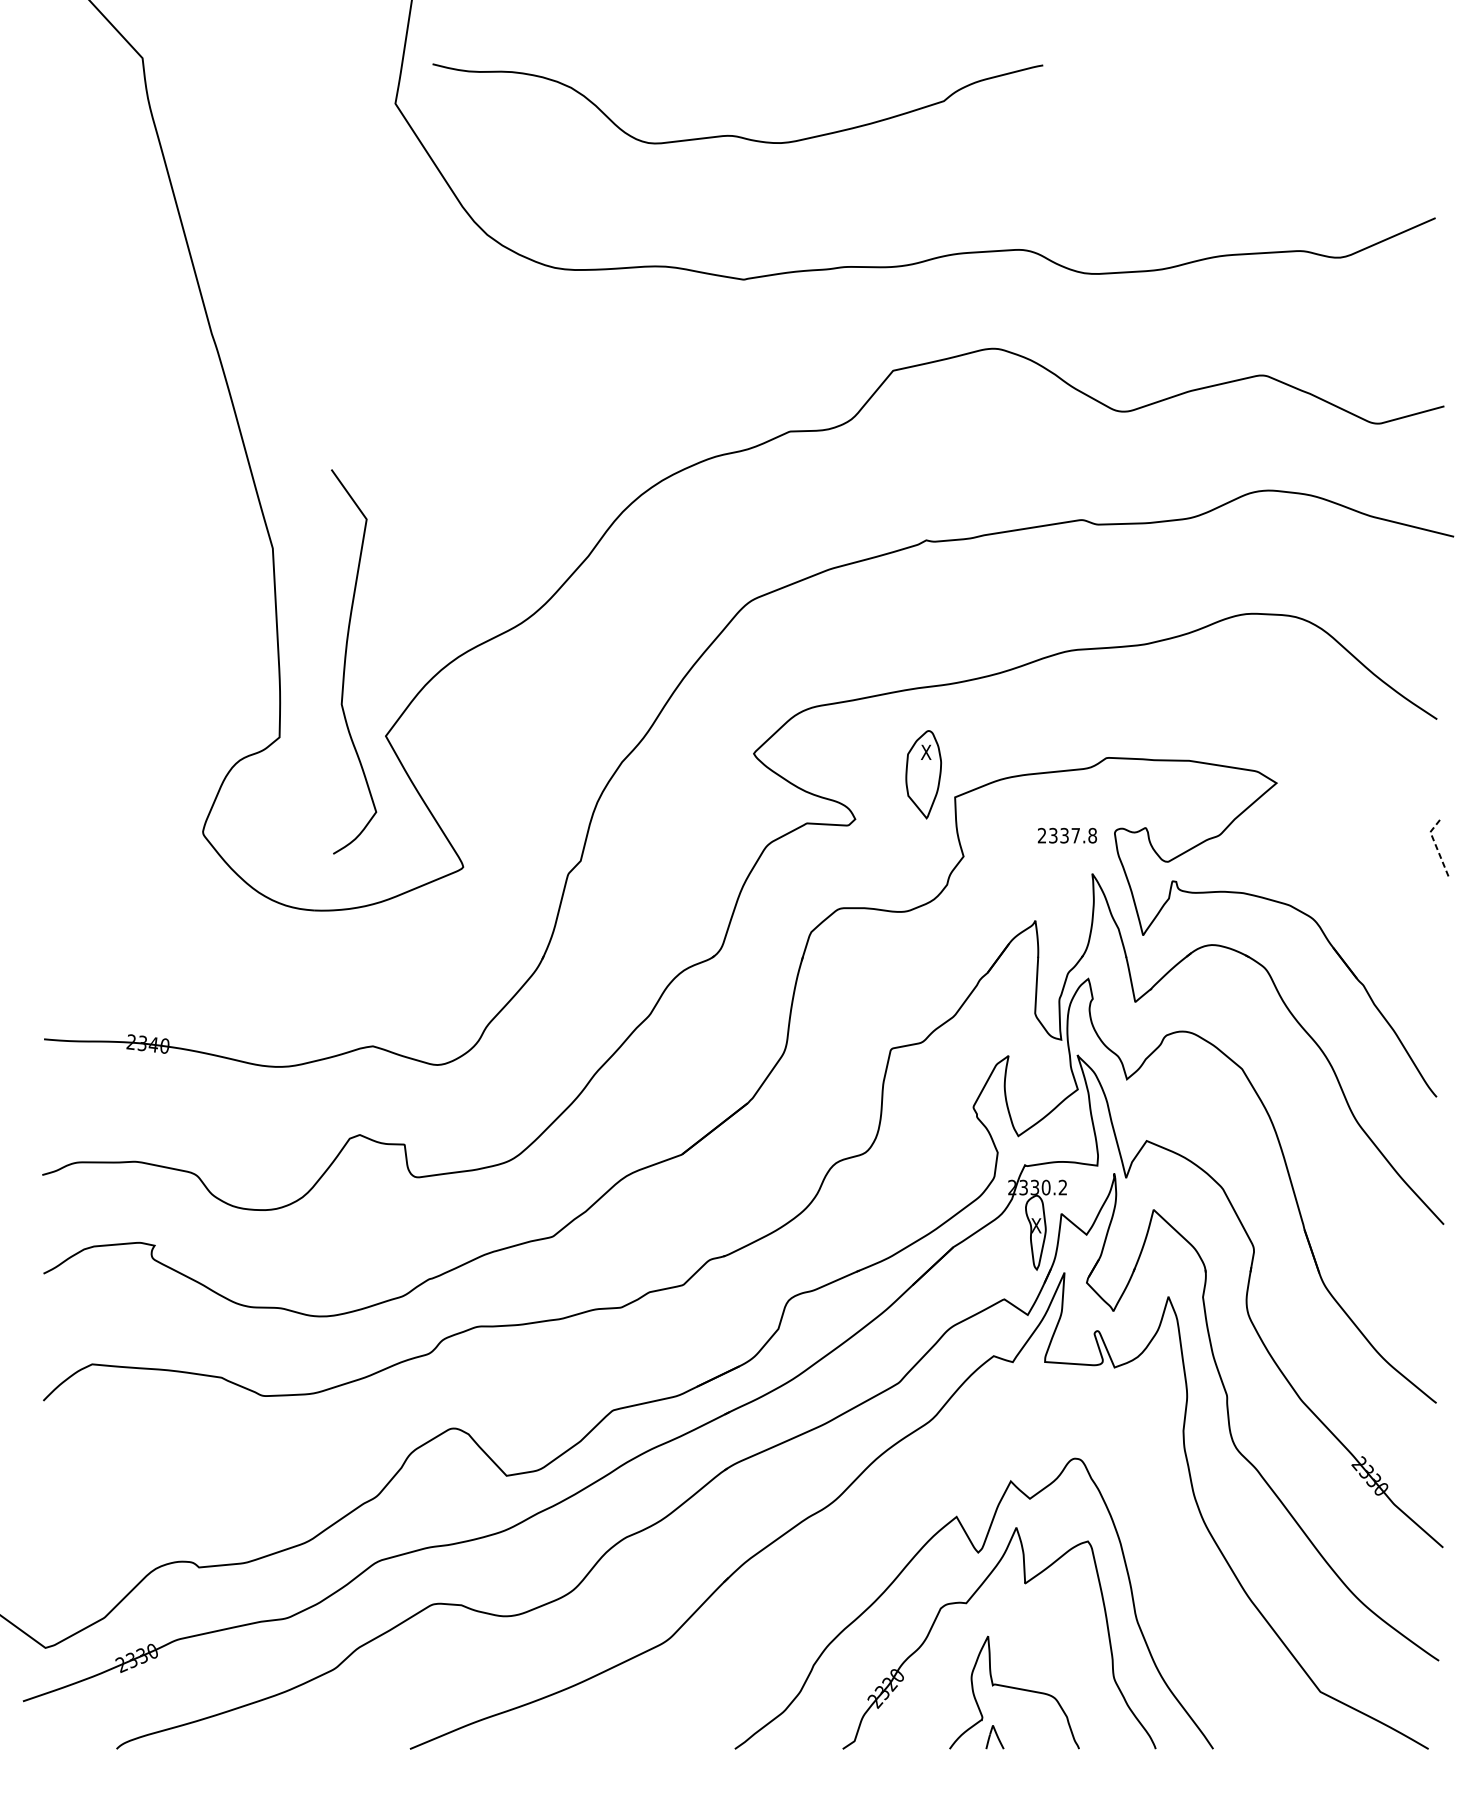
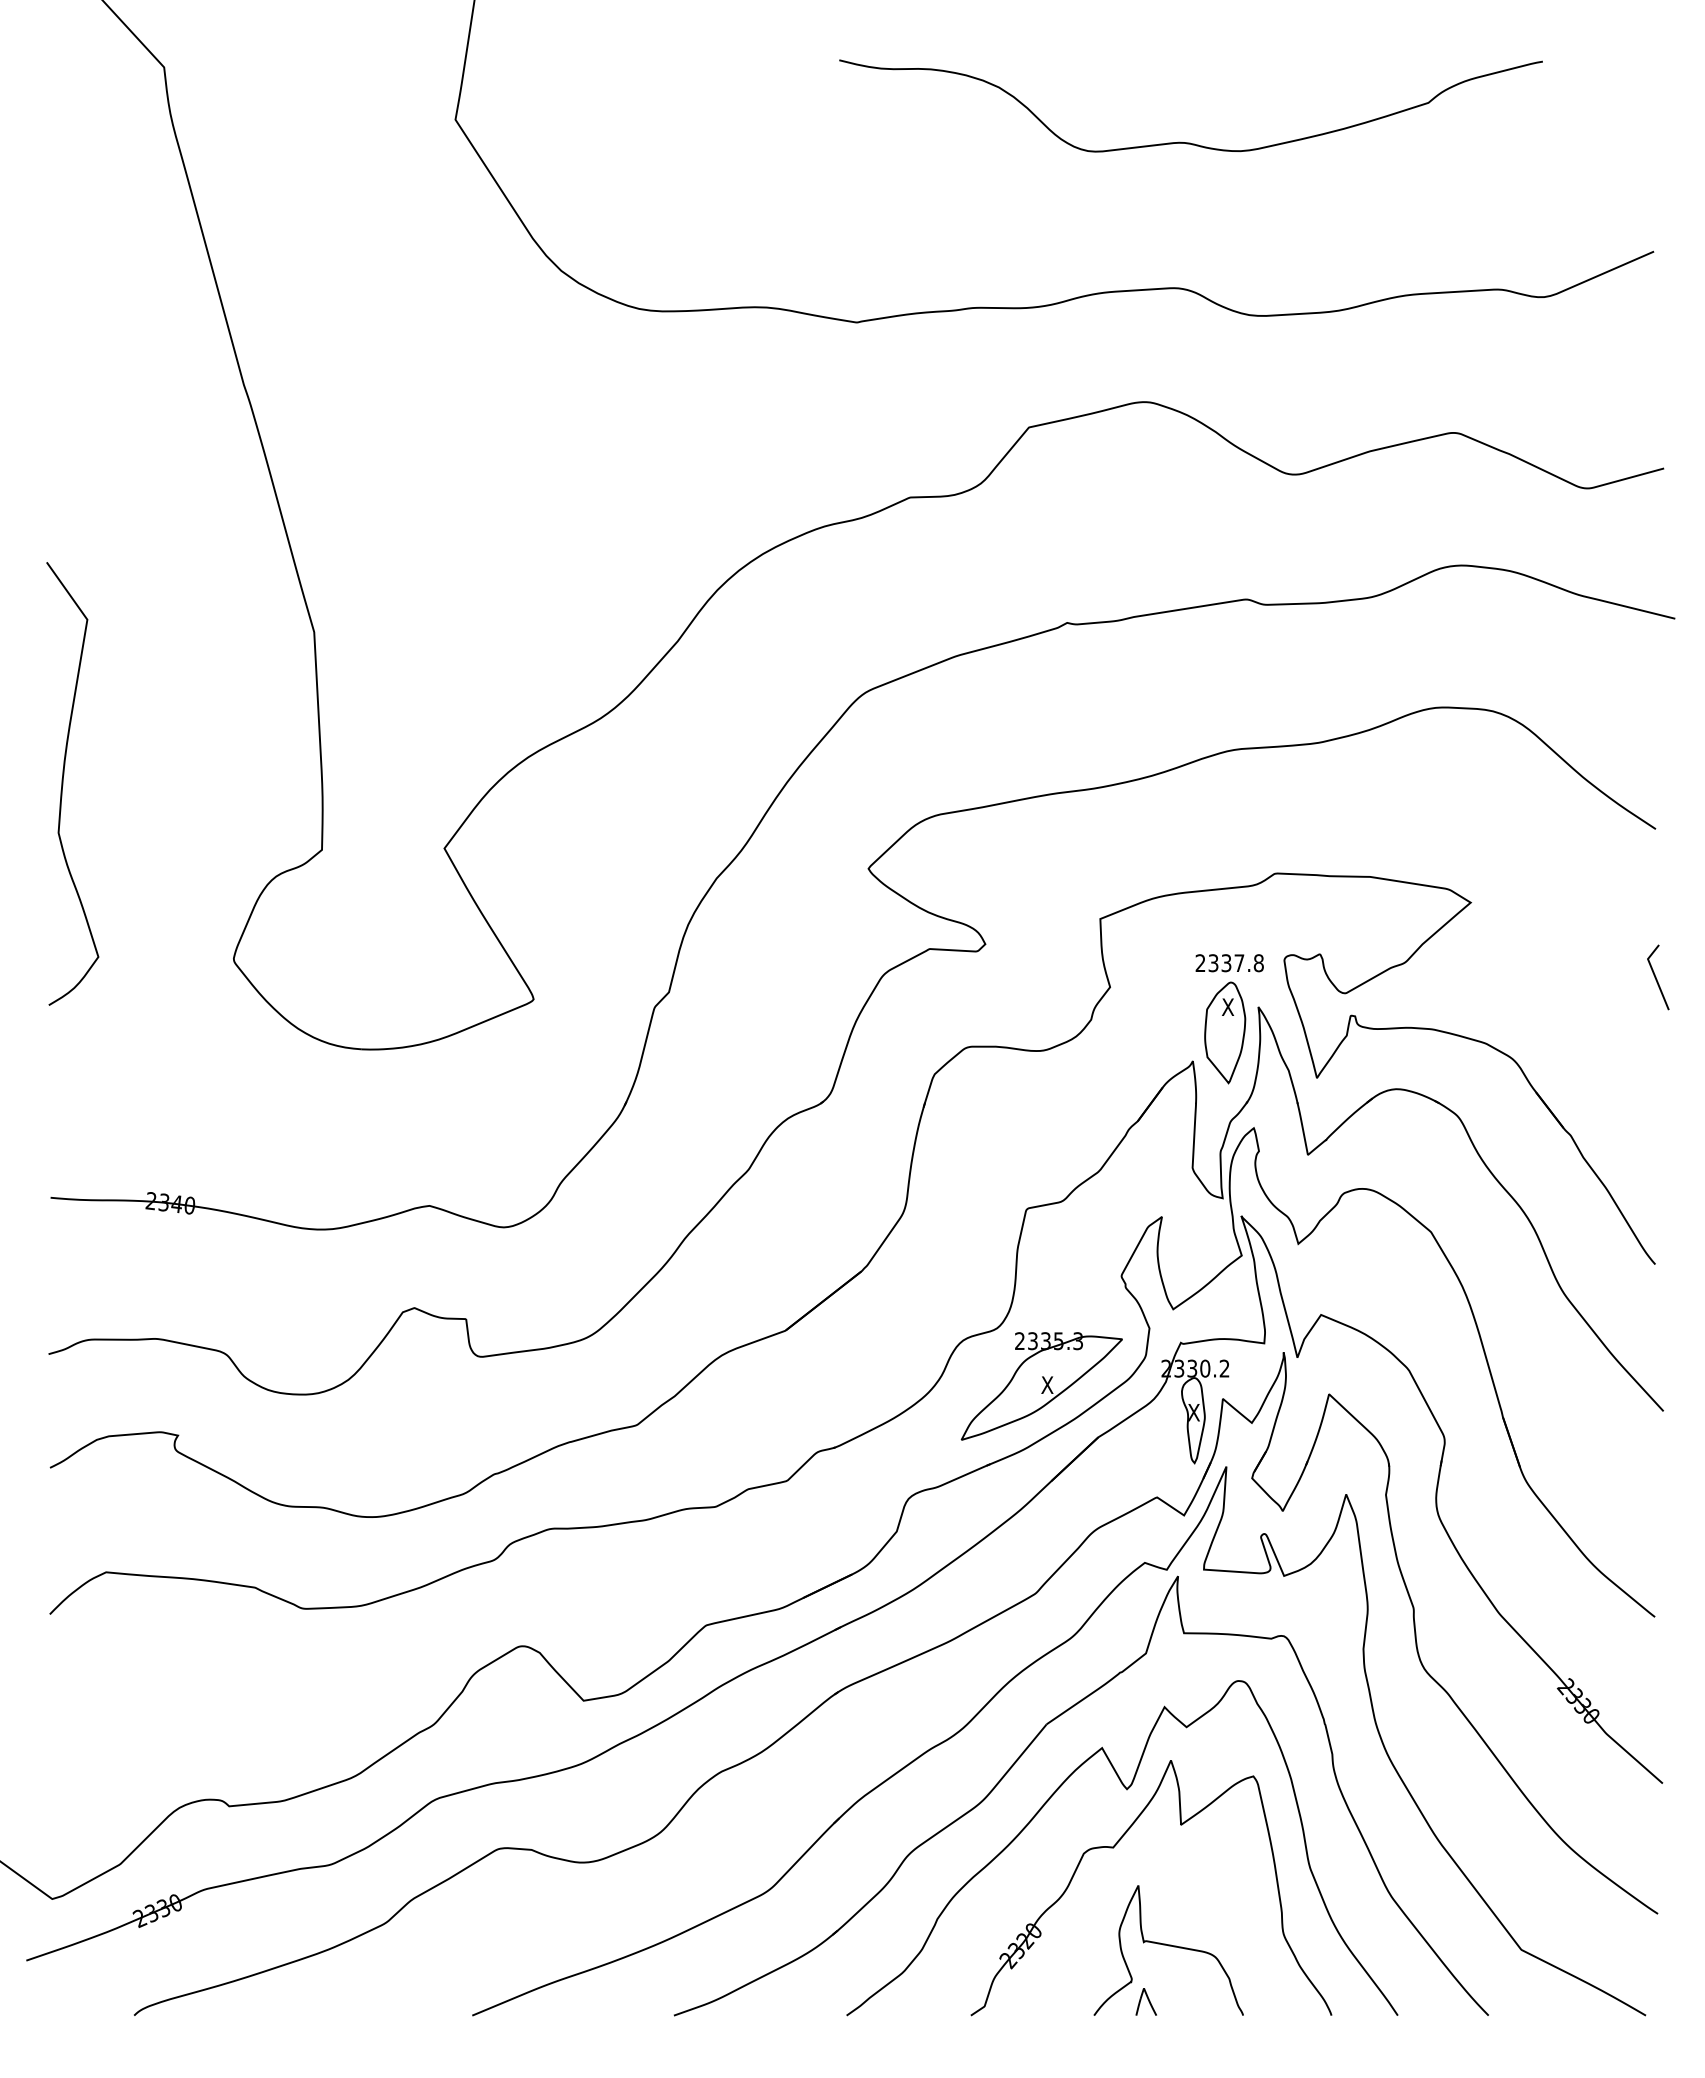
curve: (737, 135) -> (1190, 142), moved
curve: (345, 661) -> (63, 783), moved
part: (923, 774) -> (1225, 1032), moved
line: (1436, 846) -> (1654, 975), dashed -> solid
part: (904, 1203) -> (1041, 1386), added
part: (891, 1518) -> (1027, 1749), added

